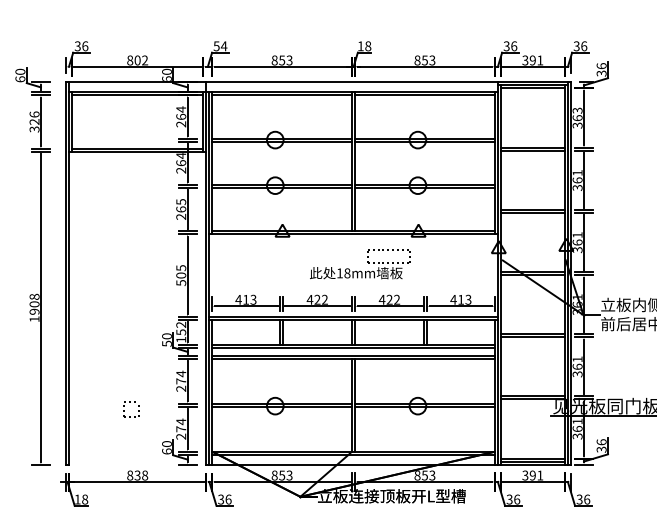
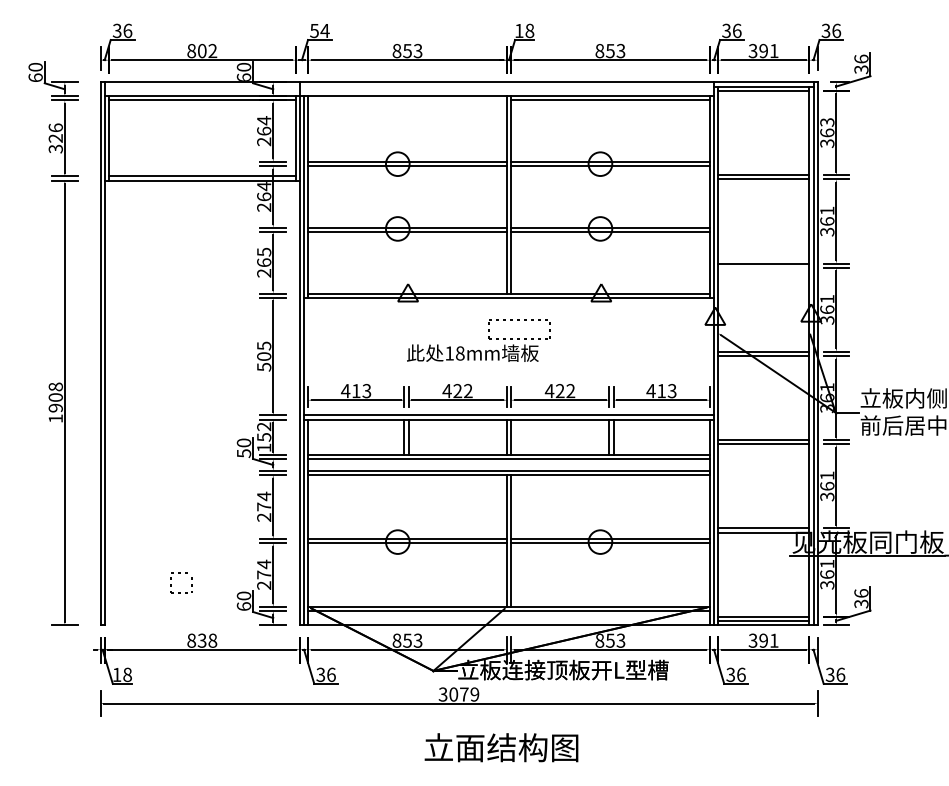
line: (282, 95) -> (407, 100), removed
line: (532, 212) -> (763, 267), removed
part: (360, 271) -> (478, 350), moved
part: (130, 402) -> (180, 573), moved

